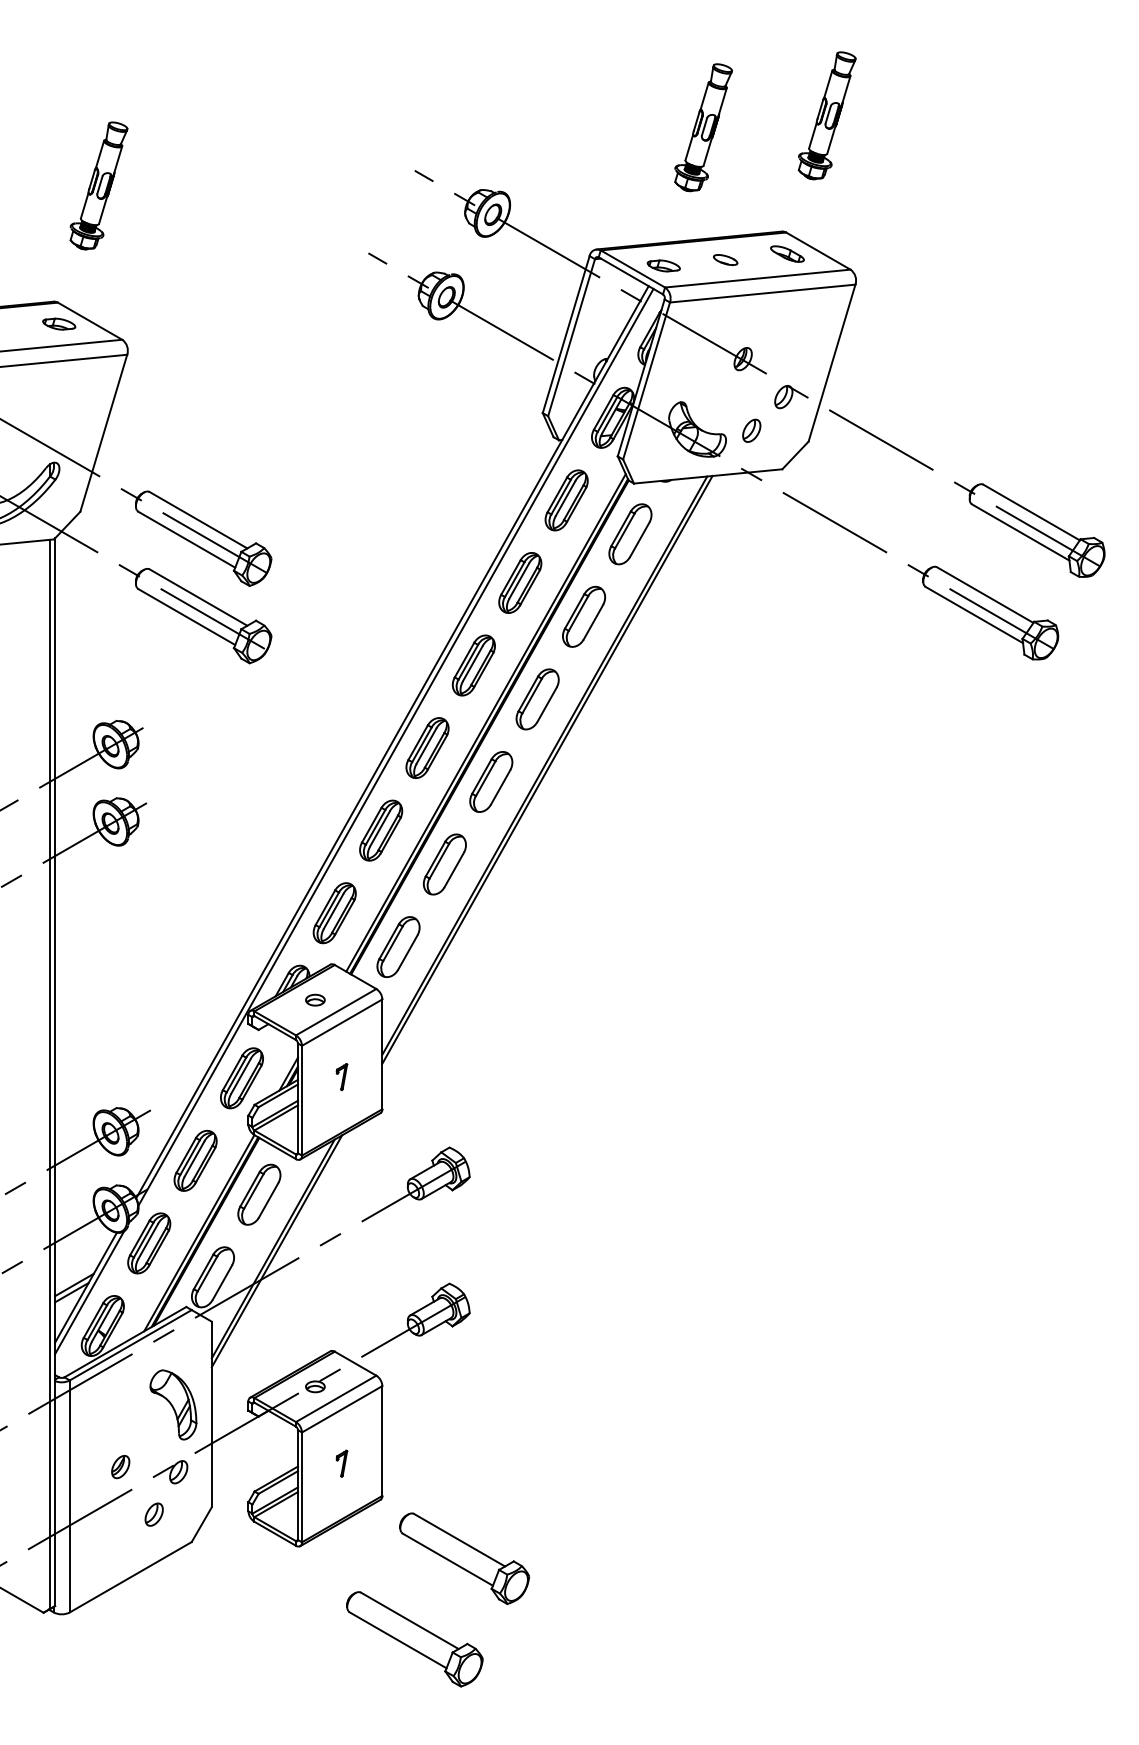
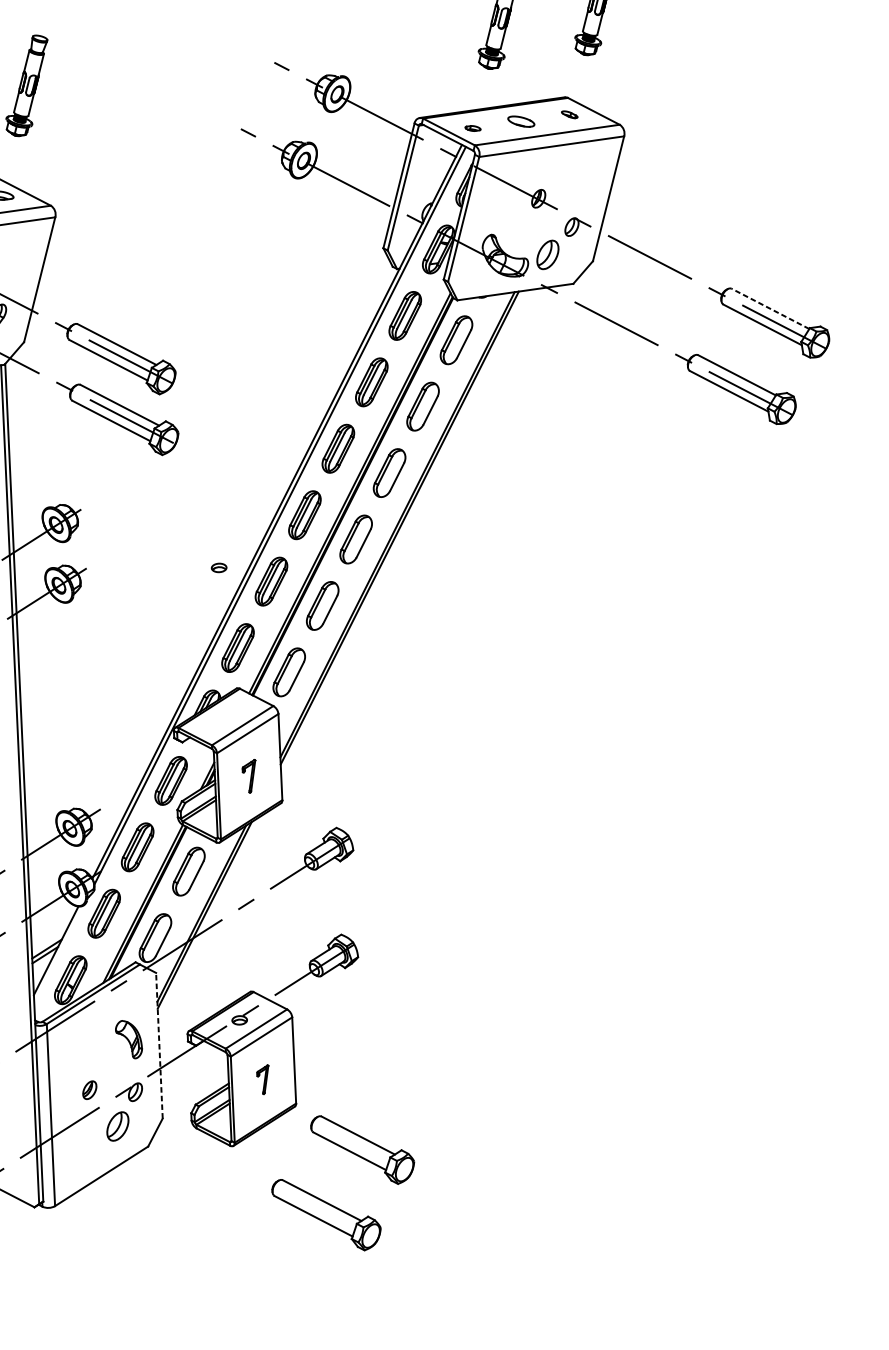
part: (787, 253) -> (569, 114), size x0.6
part: (725, 259) -> (521, 121), size x1.4
part: (663, 265) -> (472, 128), size x0.6
part: (751, 430) -> (547, 254), size x1.6
line: (1031, 512) -> (770, 308), solid -> dashed
part: (315, 999) -> (219, 567), moved
part: (341, 1076) -> (249, 775), size x1.6
line: (89, 1292) -> (59, 954), removed
part: (173, 1404) -> (129, 1039), size x0.7
line: (211, 1414) -> (159, 1045), solid -> dashed
part: (341, 1463) -> (262, 1079), size x1.4
part: (153, 1514) -> (117, 1126), size x1.6

